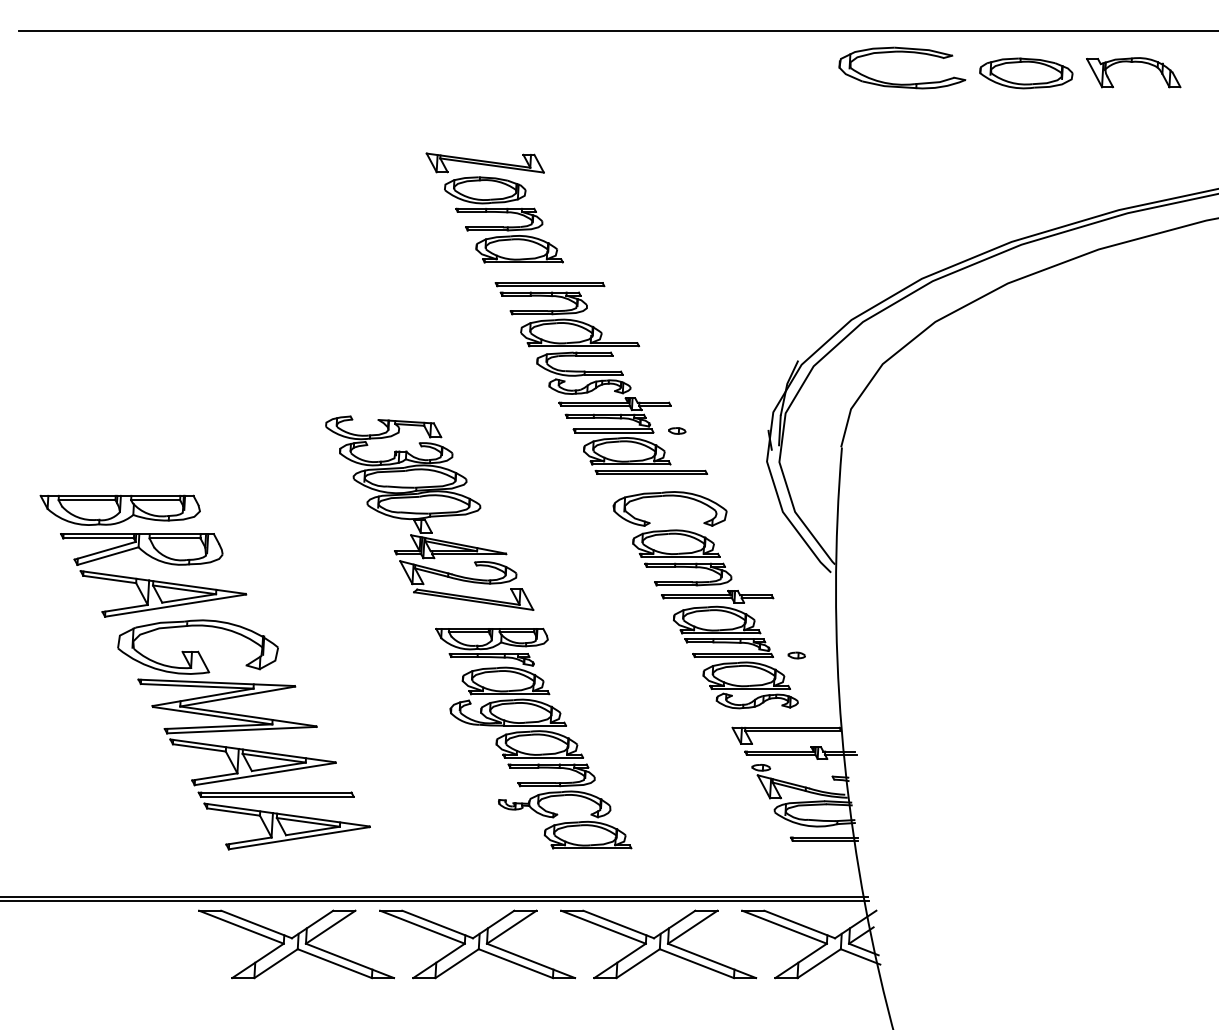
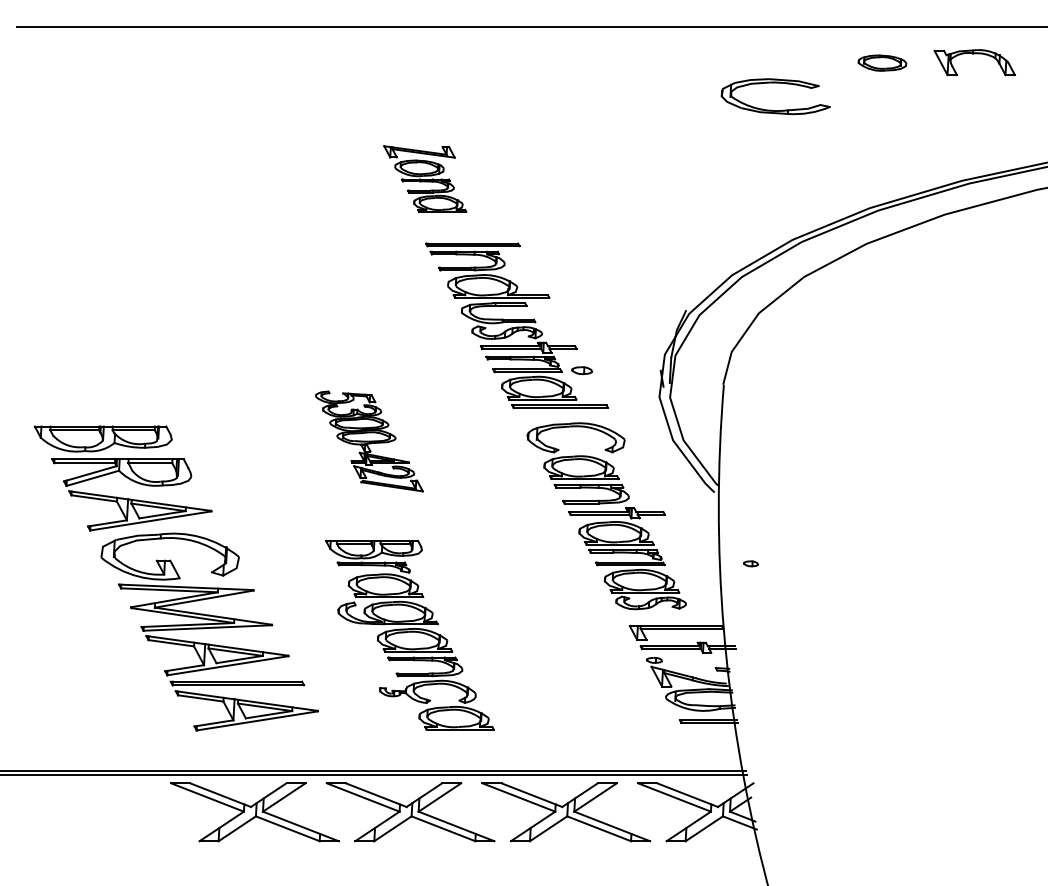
part: (901, 52) -> (775, 83), moved
part: (1026, 72) -> (882, 62), size x0.6
part: (493, 207) -> (424, 178), size x0.7
part: (677, 430) -> (582, 370), size x1.4
part: (429, 513) -> (369, 441), size x0.6
part: (797, 655) -> (751, 563), moved
part: (533, 738) -> (409, 635), moved

